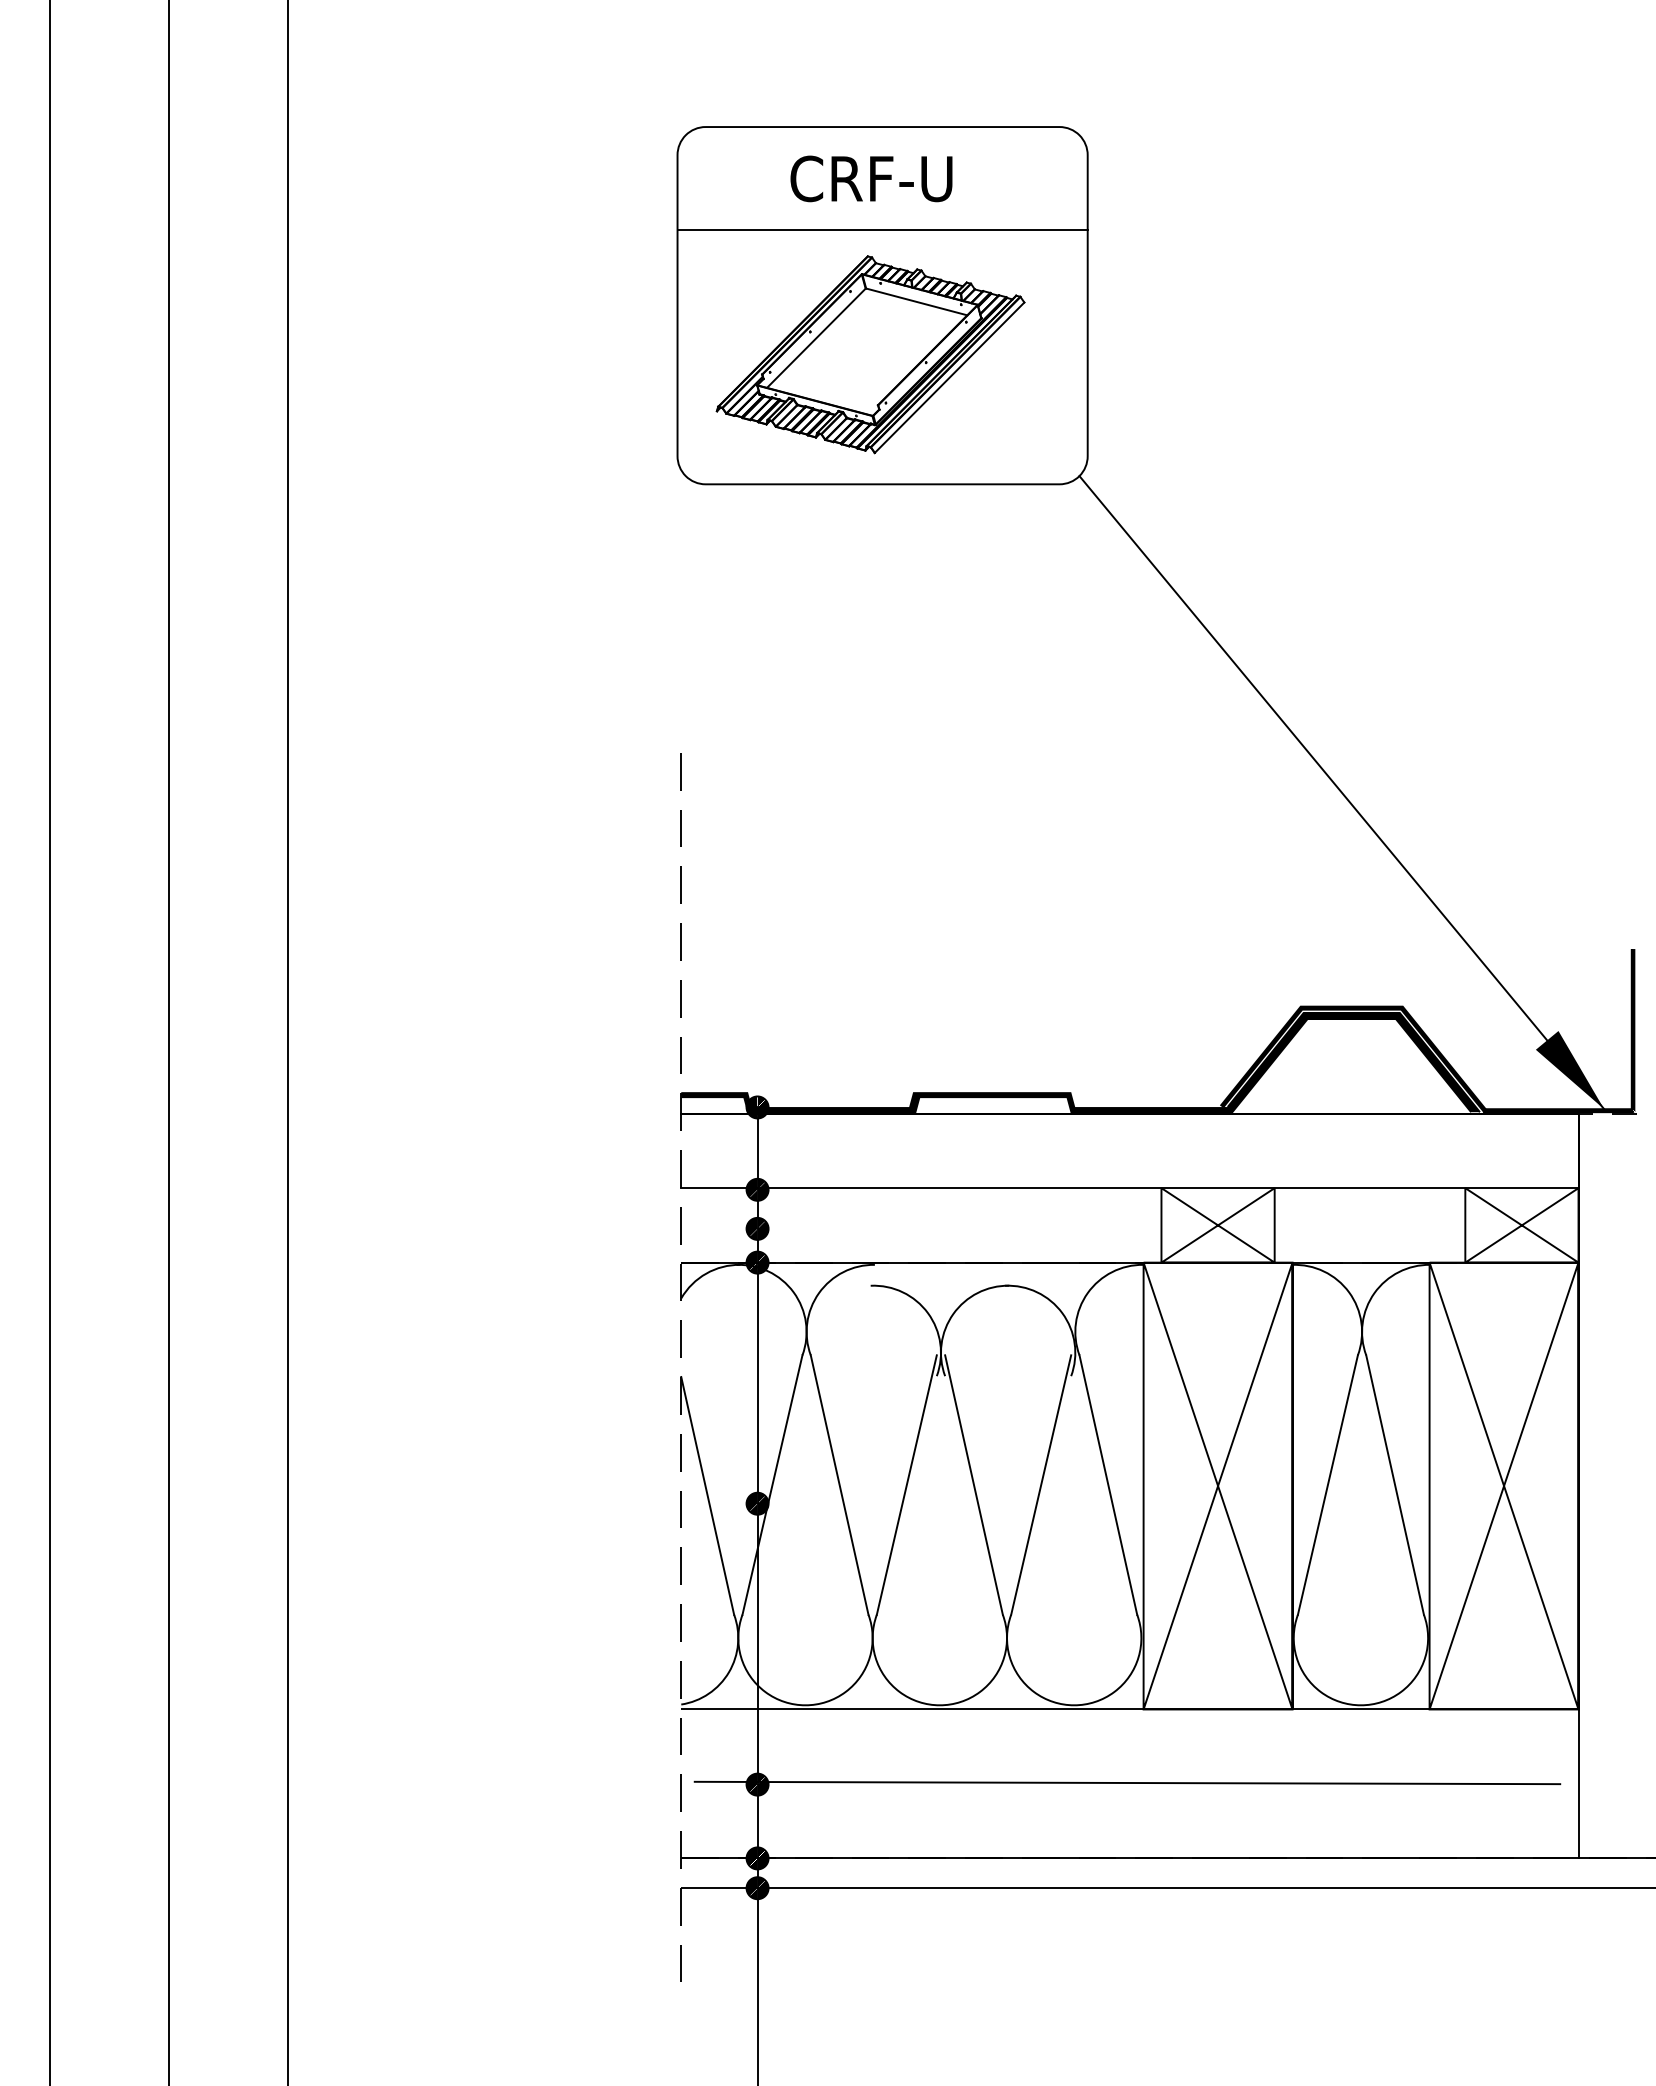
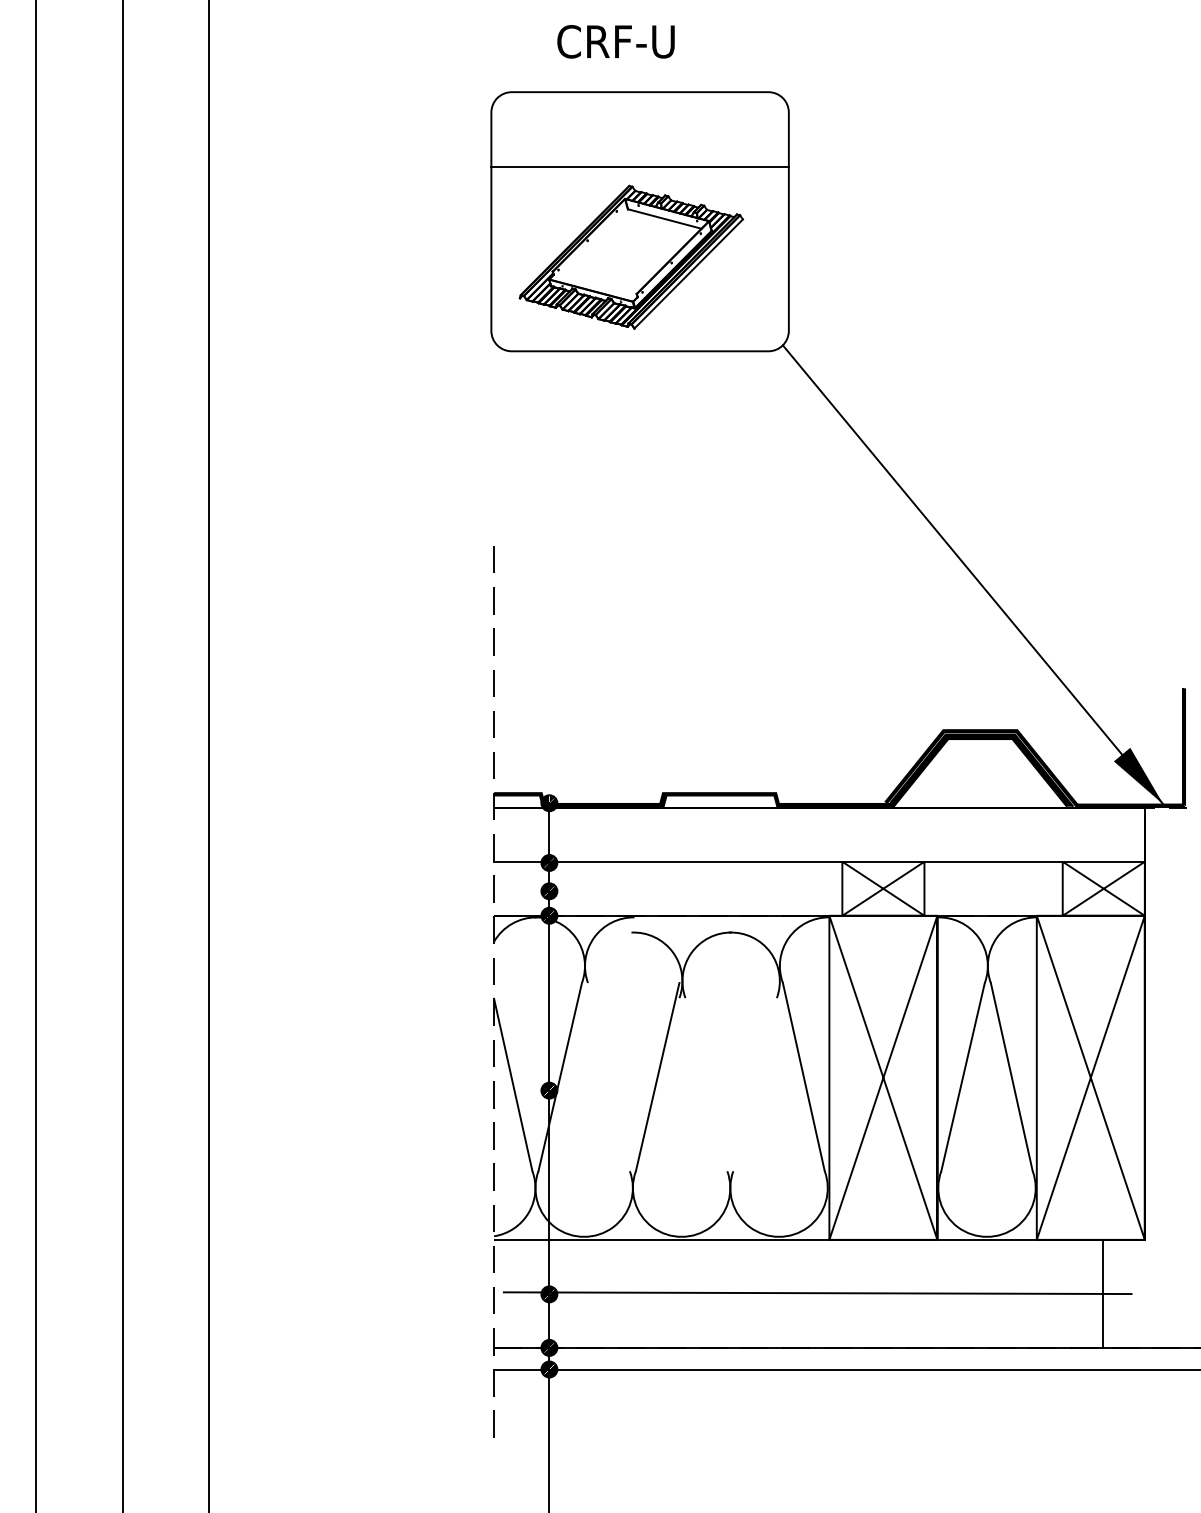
text: (870, 178) -> (615, 41), moved
line: (815, 338) -> (591, 245), removed
line: (839, 1485) -> (608, 1077), removed
line: (974, 1485) -> (706, 1077), removed
line: (1040, 1485) -> (754, 1077), removed
line: (1578, 1783) -> (1102, 1293), moved

